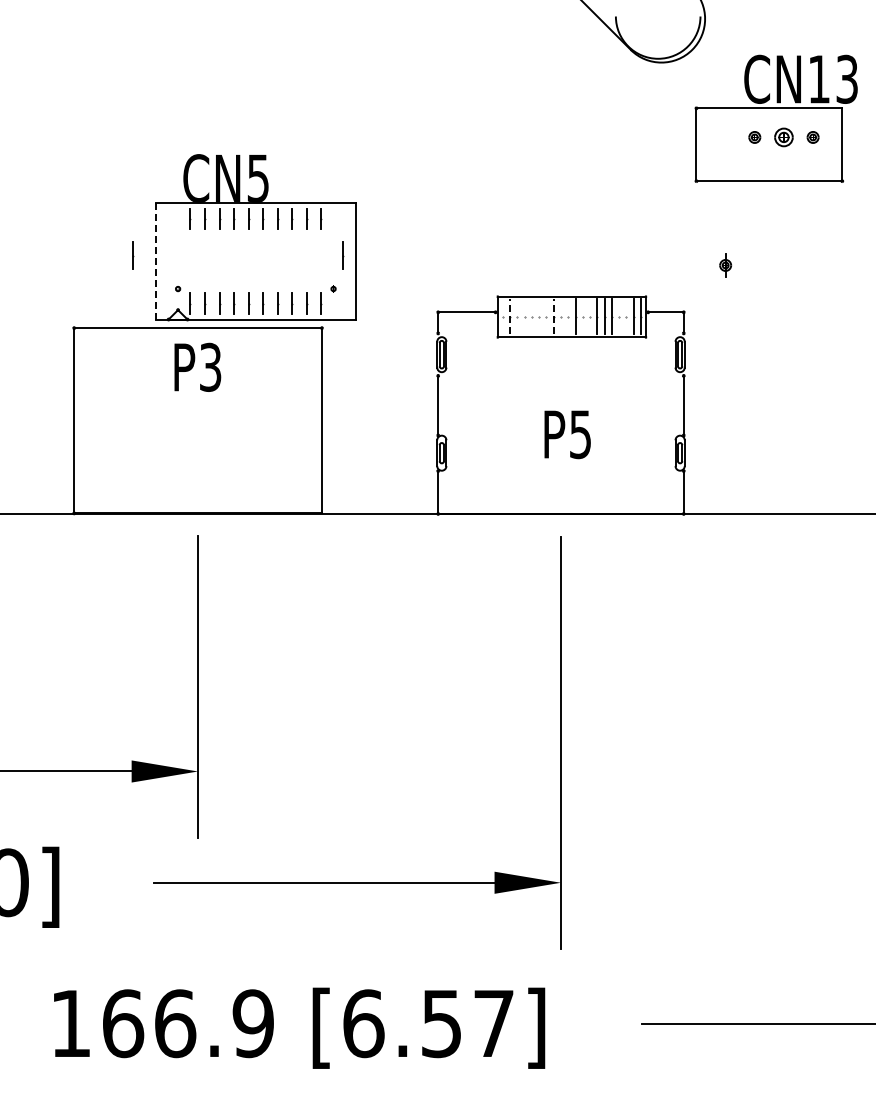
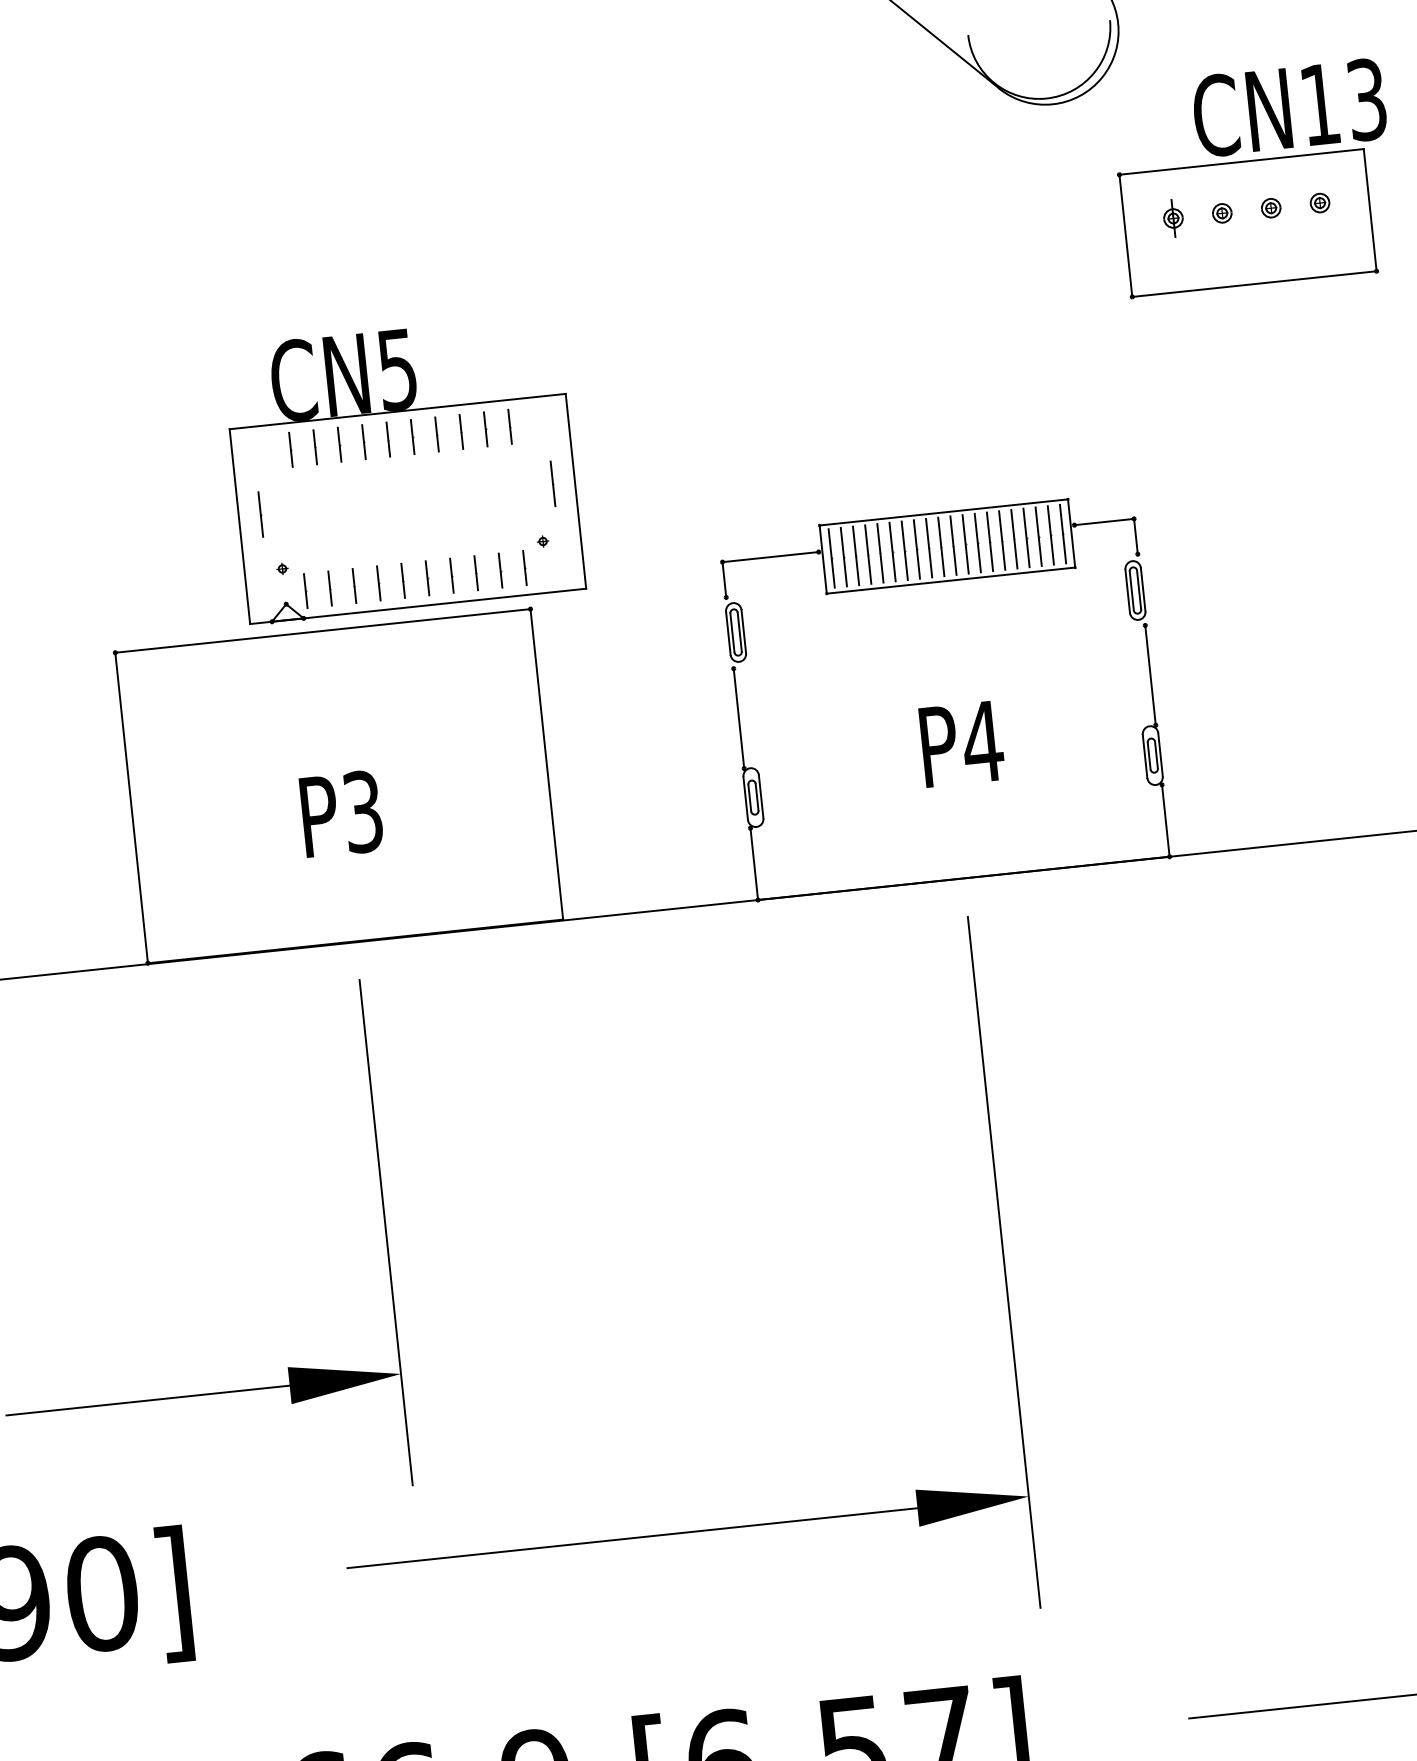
part: (783, 137) -> (1270, 208), size x0.62
line: (133, 255) -> (262, 514), moved
line: (155, 261) -> (239, 526), dashed -> solid
part: (725, 265) -> (1173, 218), moved
line: (502, 316) -> (831, 557), added
line: (510, 316) -> (844, 556), dashed -> solid
line: (517, 316) -> (856, 555), added
line: (524, 316) -> (867, 553), added
line: (531, 316) -> (879, 552), added
line: (539, 316) -> (893, 551), added
line: (546, 316) -> (904, 550), added
line: (553, 316) -> (916, 548), dashed -> solid
line: (560, 316) -> (928, 547), added
line: (568, 316) -> (941, 546), added
line: (582, 316) -> (965, 543), added
line: (590, 316) -> (978, 542), added
line: (619, 316) -> (1027, 537), added
line: (626, 316) -> (1038, 535), added
text: (197, 366) -> (341, 812), moved
text: (580, 434) -> (982, 741), P5 -> P4

